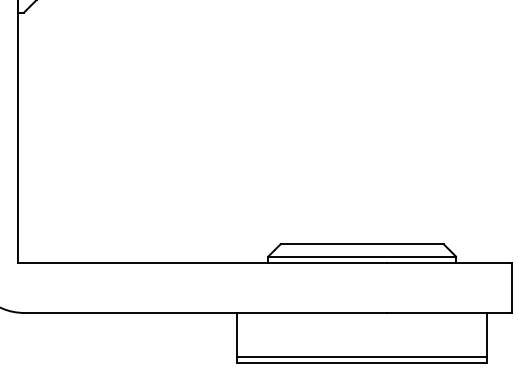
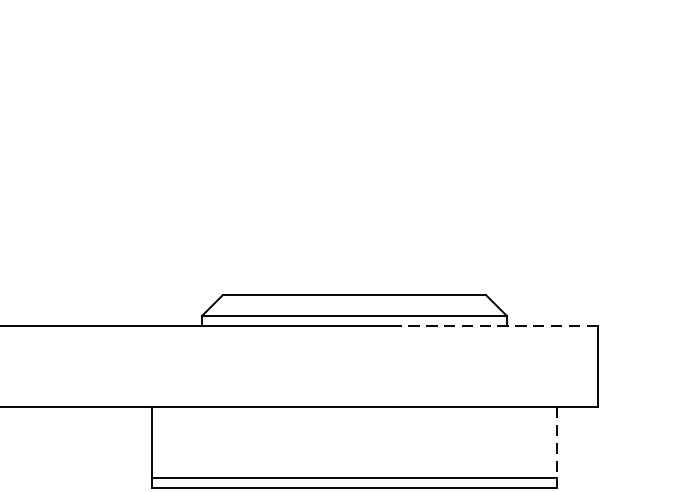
line: (449, 262) -> (495, 325), solid -> dashed
line: (487, 334) -> (557, 441), solid -> dashed

